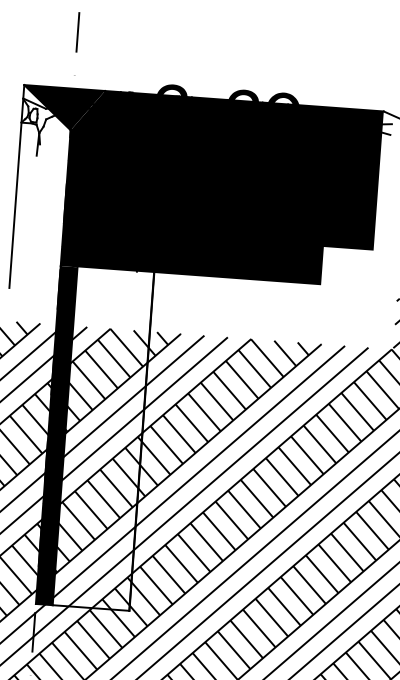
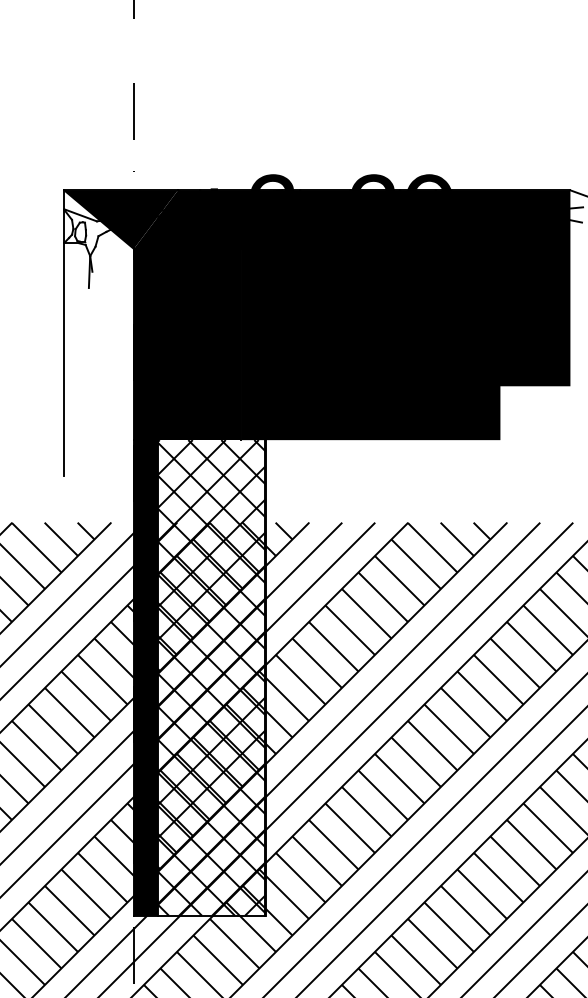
hatch: (103, 438) -> (211, 677), added

